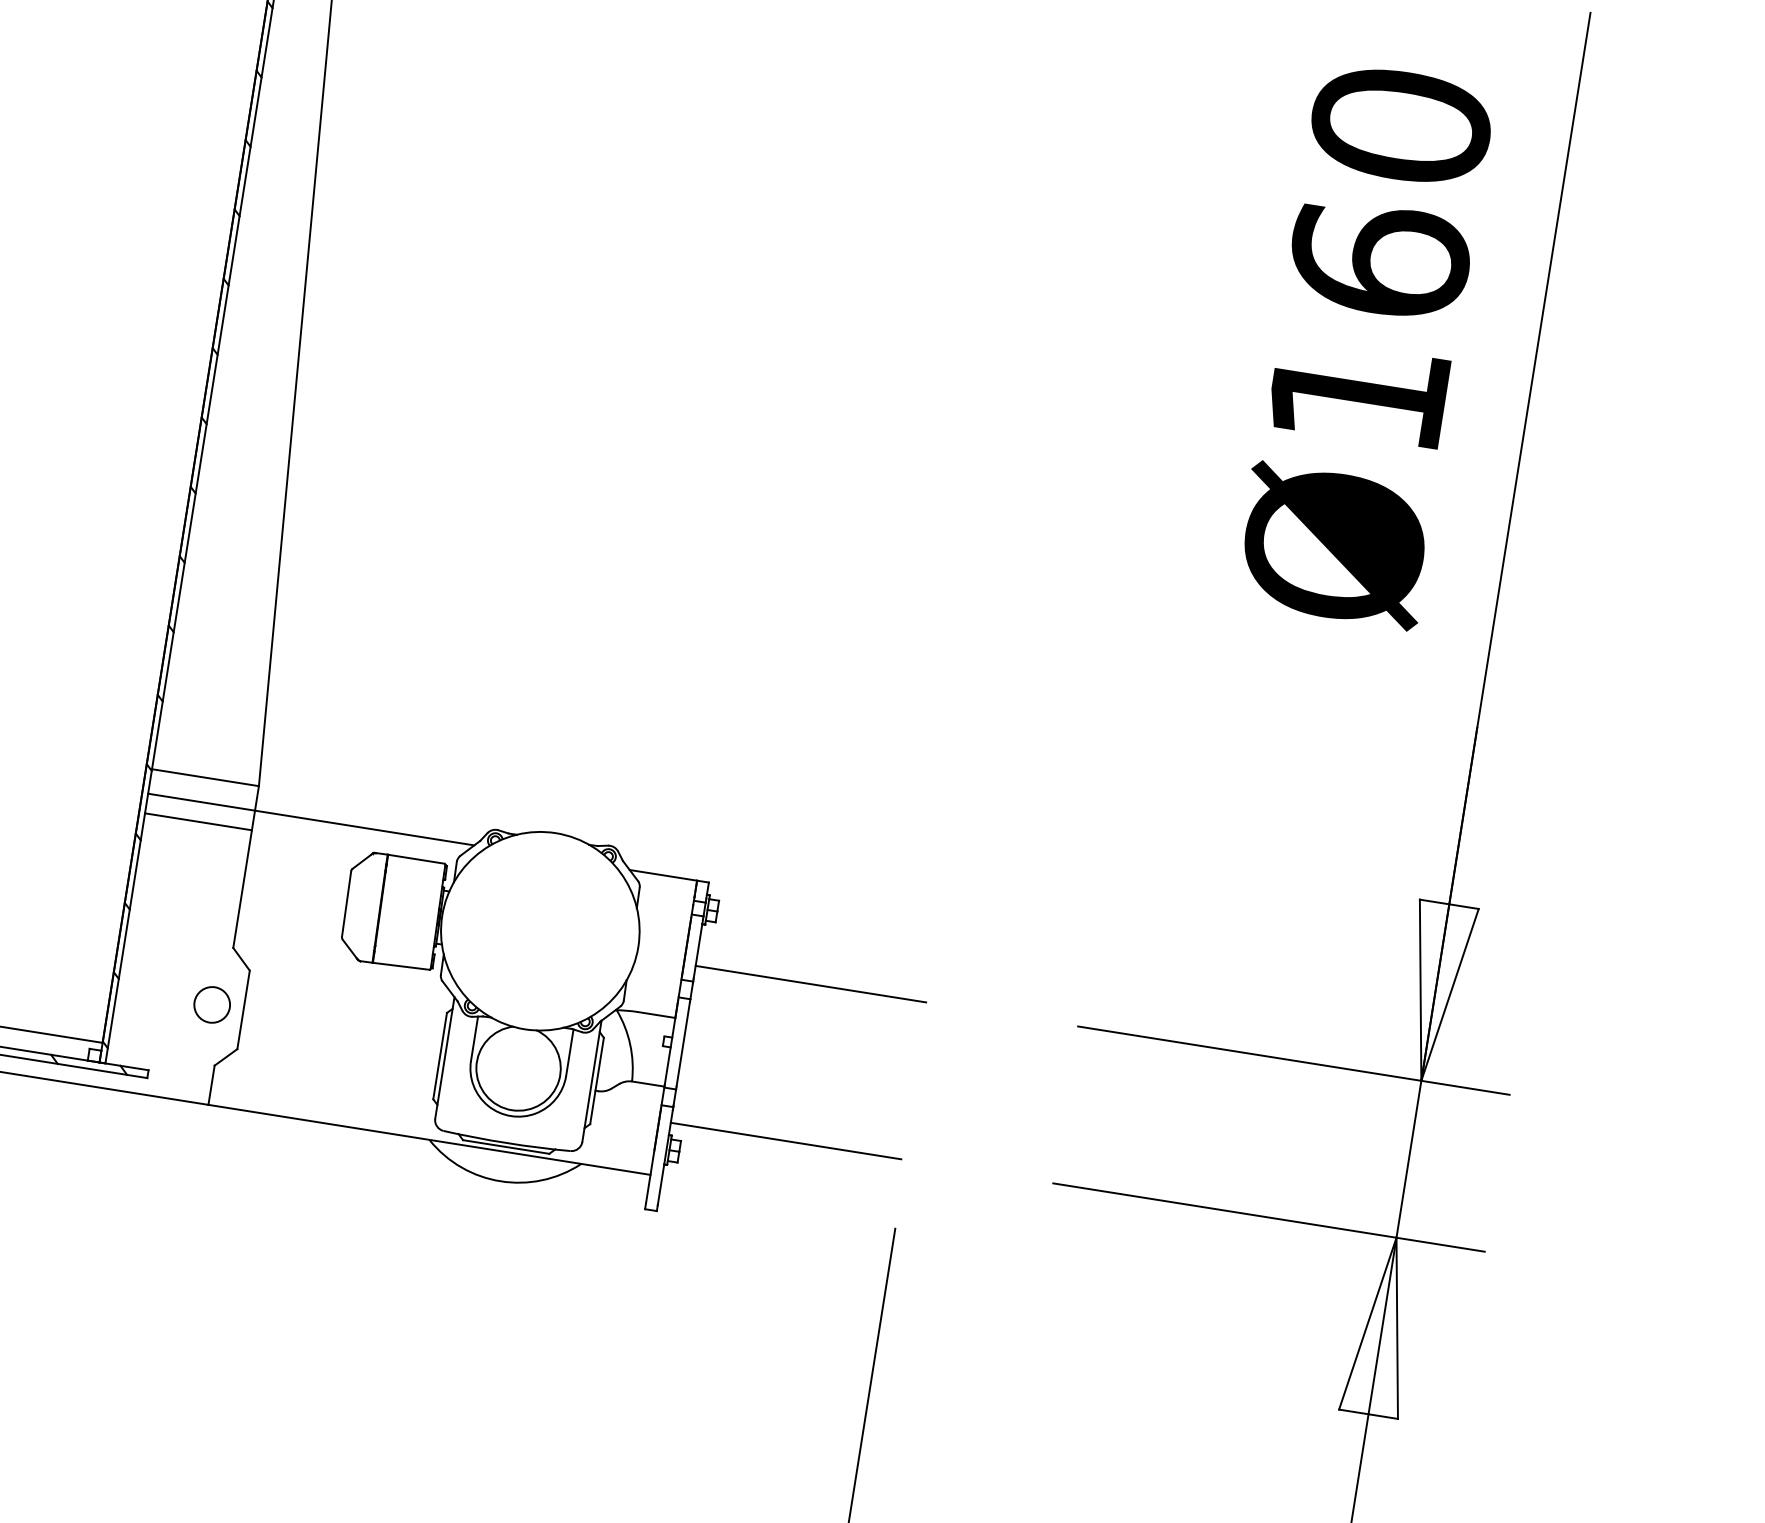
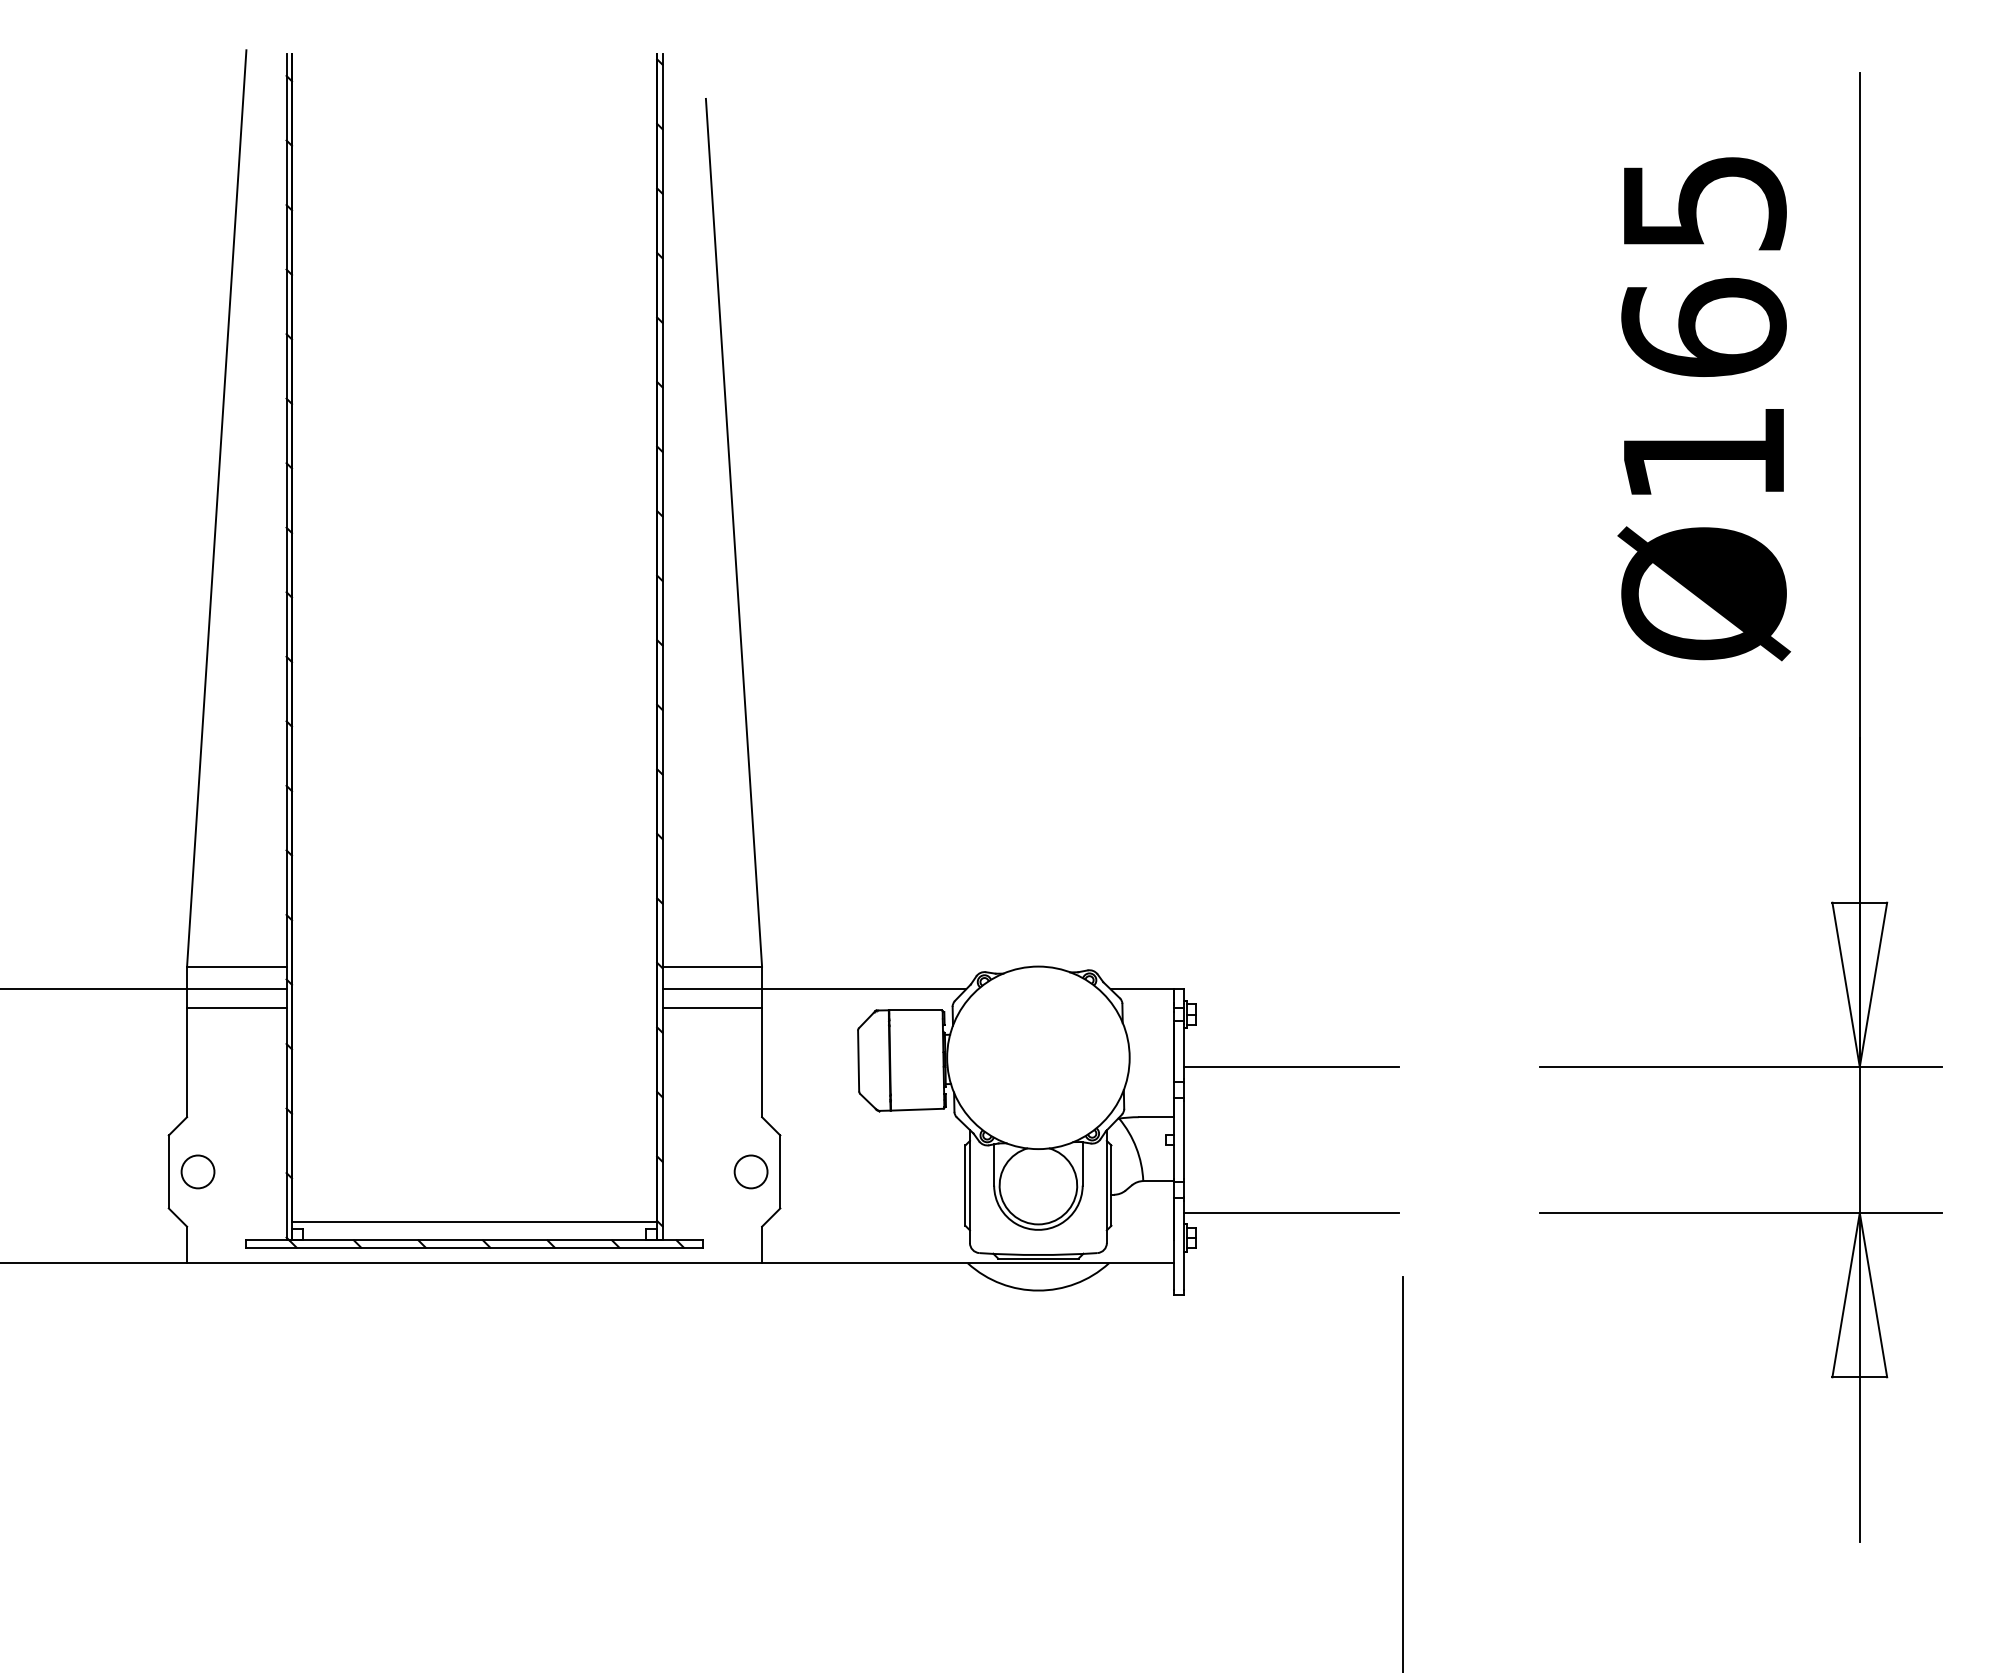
text: (1400, 125) -> (1703, 202), Ø160 -> Ø165

